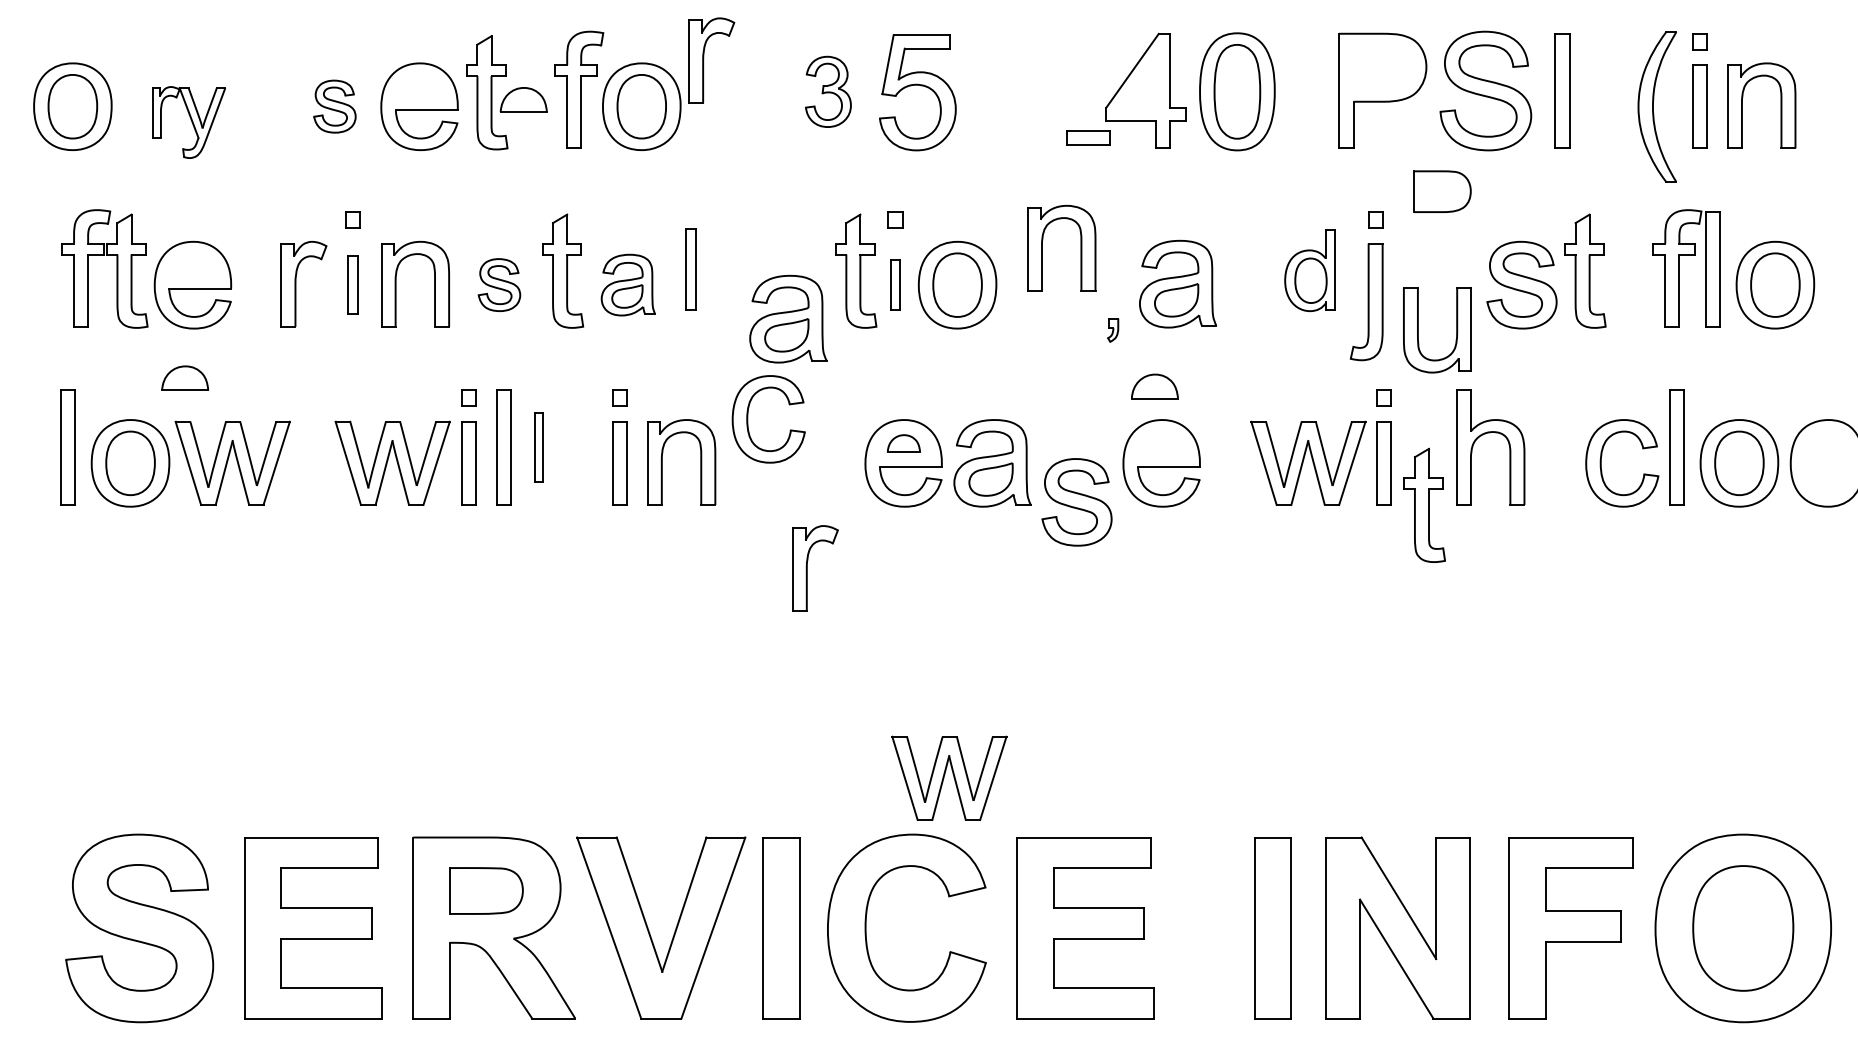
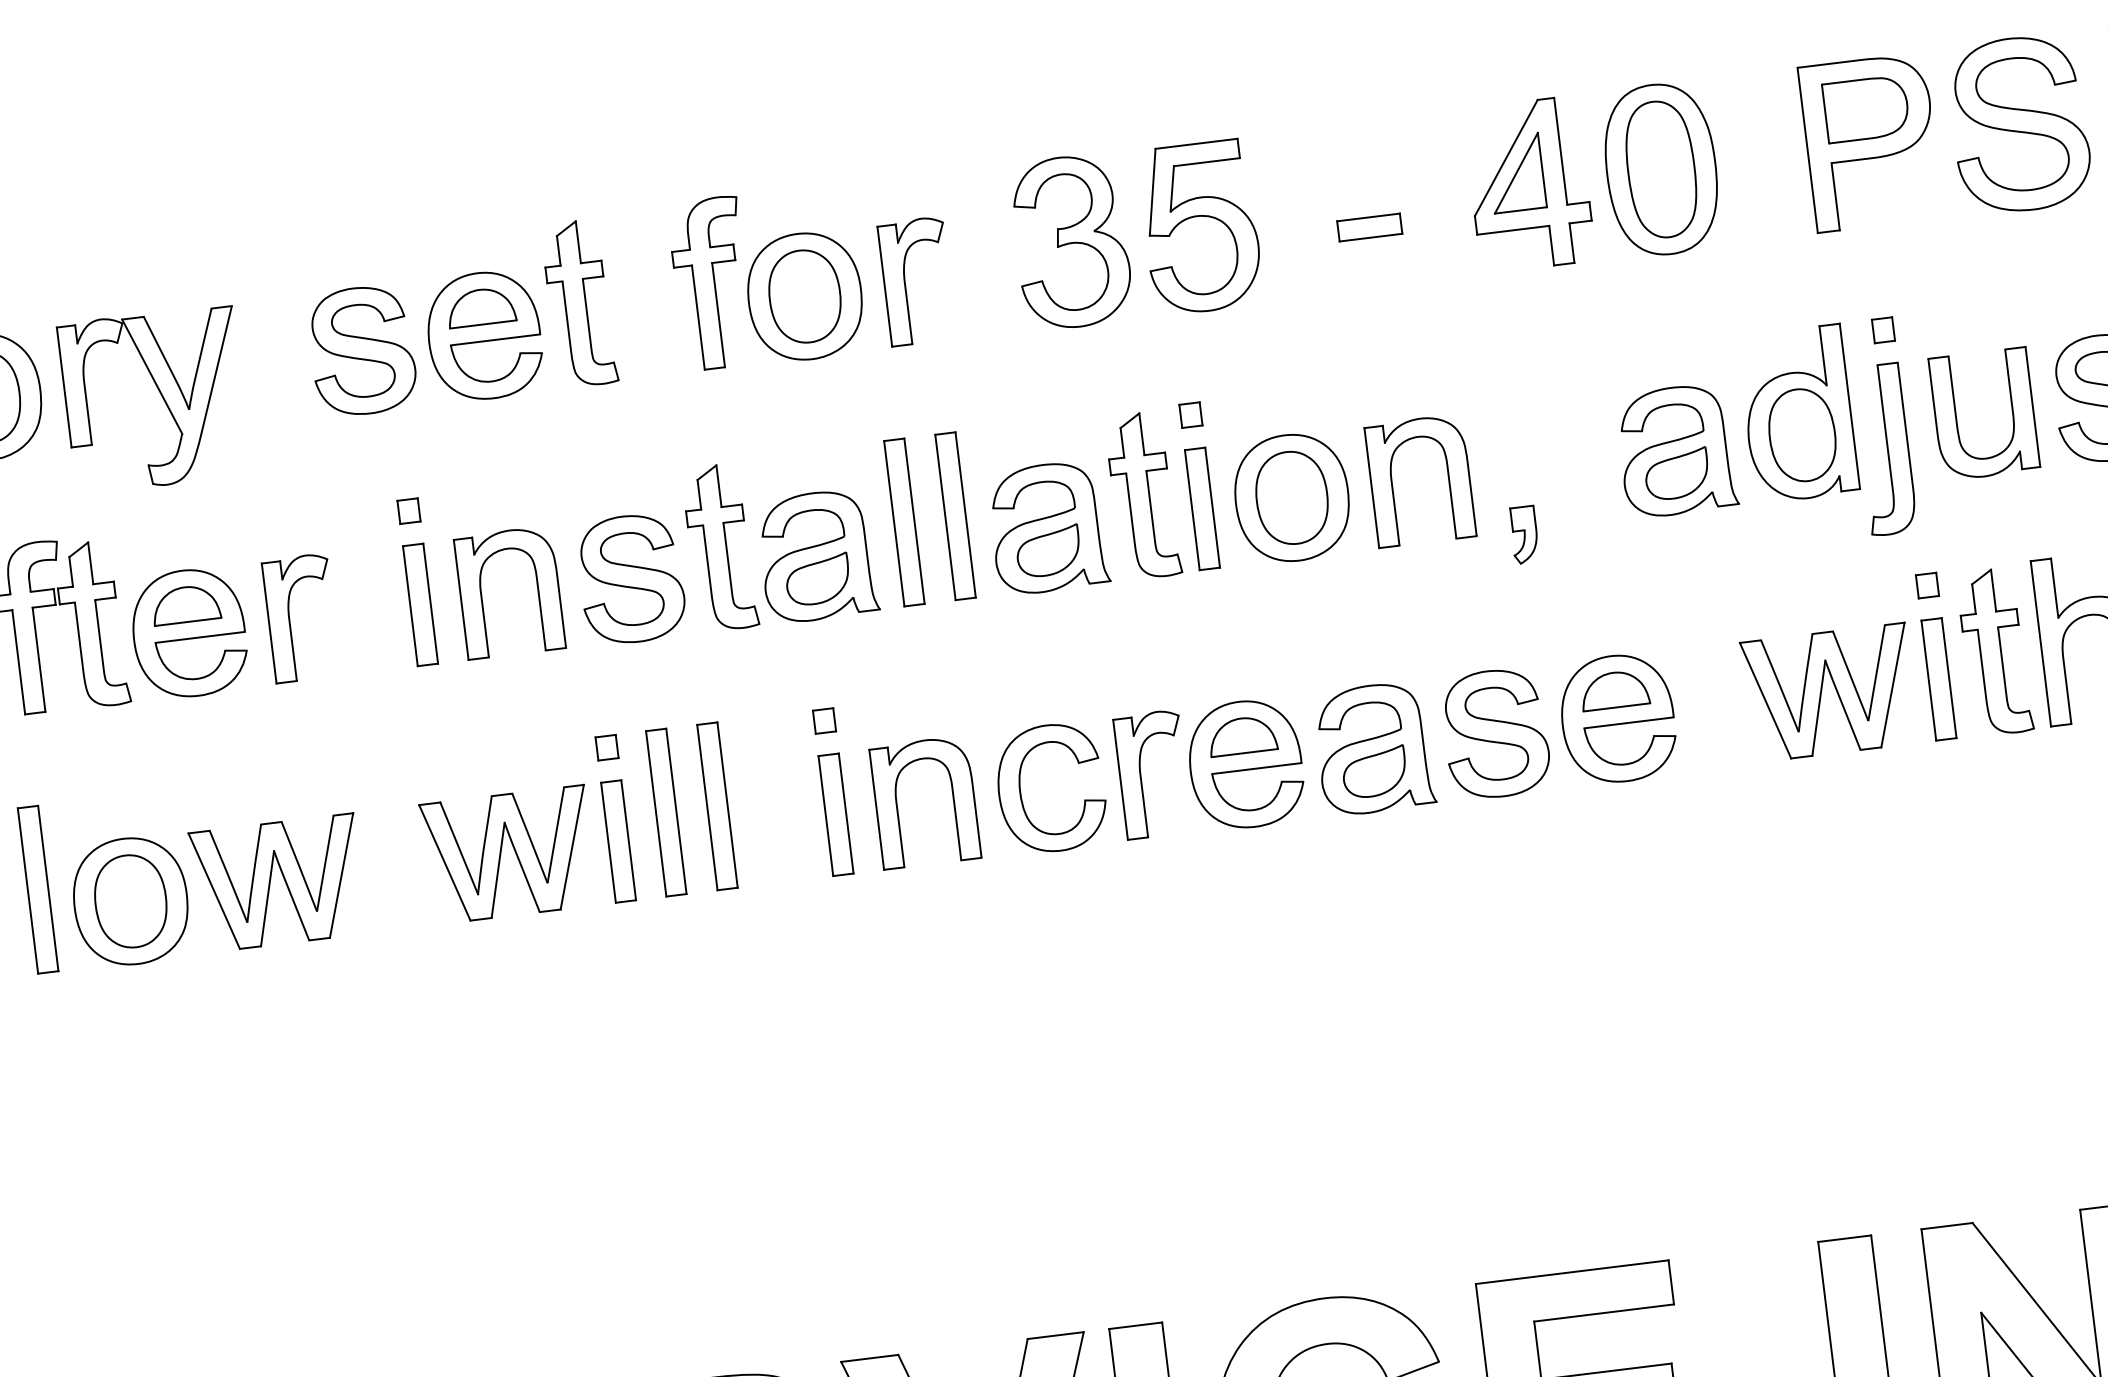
part: (704, 60) -> (906, 282), moved
part: (1138, 81) -> (1516, 172), added
part: (828, 91) -> (1071, 241), size x1.67
part: (523, 99) -> (480, 306), moved
part: (334, 106) -> (361, 350), size x1.67
part: (188, 122) -> (154, 399), size x1.67
part: (1088, 137) -> (1369, 226), moved
part: (1442, 191) -> (1866, 108), moved
part: (1042, 247) -> (1392, 483), moved
part: (690, 269) -> (904, 522), size x1.43
part: (725, 269) -> (954, 516), added
part: (1309, 270) -> (1796, 414), size x1.43
part: (296, 283) -> (290, 618), moved
part: (1177, 283) -> (1675, 449), moved
part: (499, 284) -> (631, 578), size x1.67
part: (628, 284) -> (817, 555), size x1.43
part: (352, 285) -> (419, 605), size x1.43
part: (895, 285) -> (1202, 509), size x1.67
part: (788, 318) -> (1048, 526), moved
part: (1112, 330) -> (1523, 535), size x1.67
part: (1418, 330) -> (1957, 418), moved
part: (185, 377) -> (186, 603), moved
part: (1154, 386) -> (1614, 690), moved
part: (748, 419) -> (1022, 792), moved
part: (903, 443) -> (1242, 735), size x1.43
part: (538, 447) -> (716, 806), size x1.67
part: (1076, 502) -> (1495, 734), moved
part: (1424, 504) -> (1994, 650), moved
part: (807, 568) -> (1141, 776), moved
part: (949, 777) -> (1367, 1209), removed

